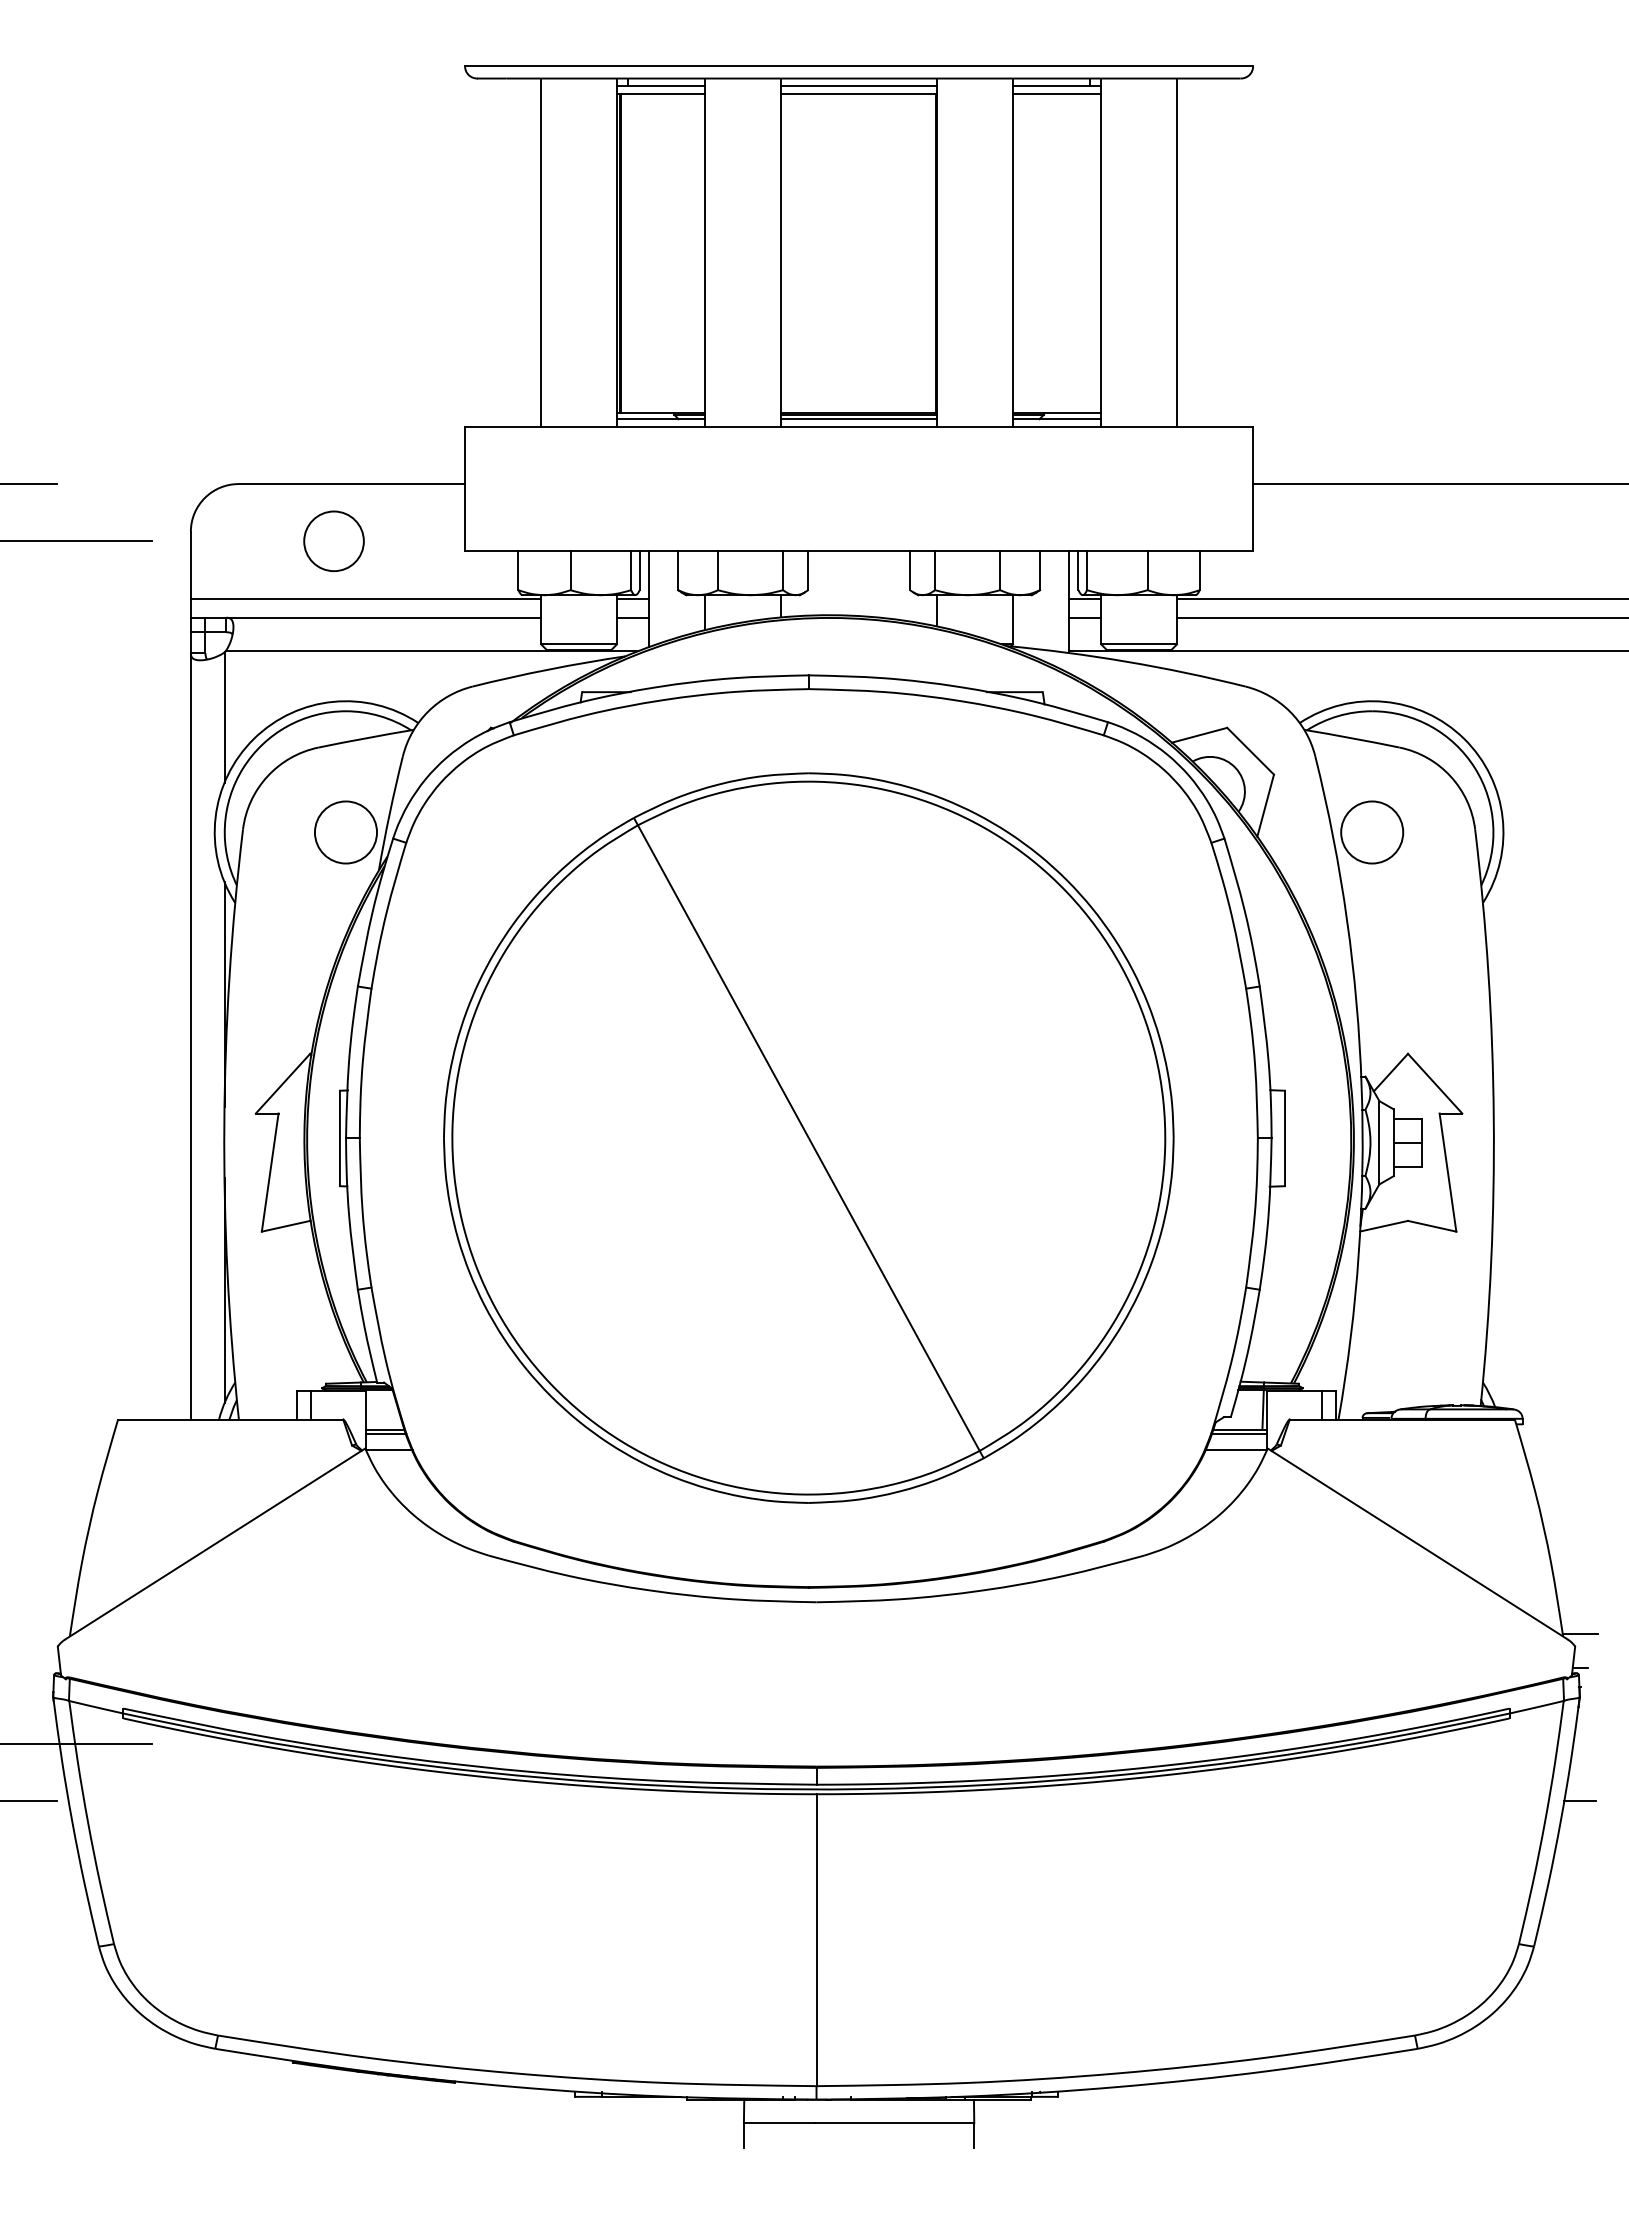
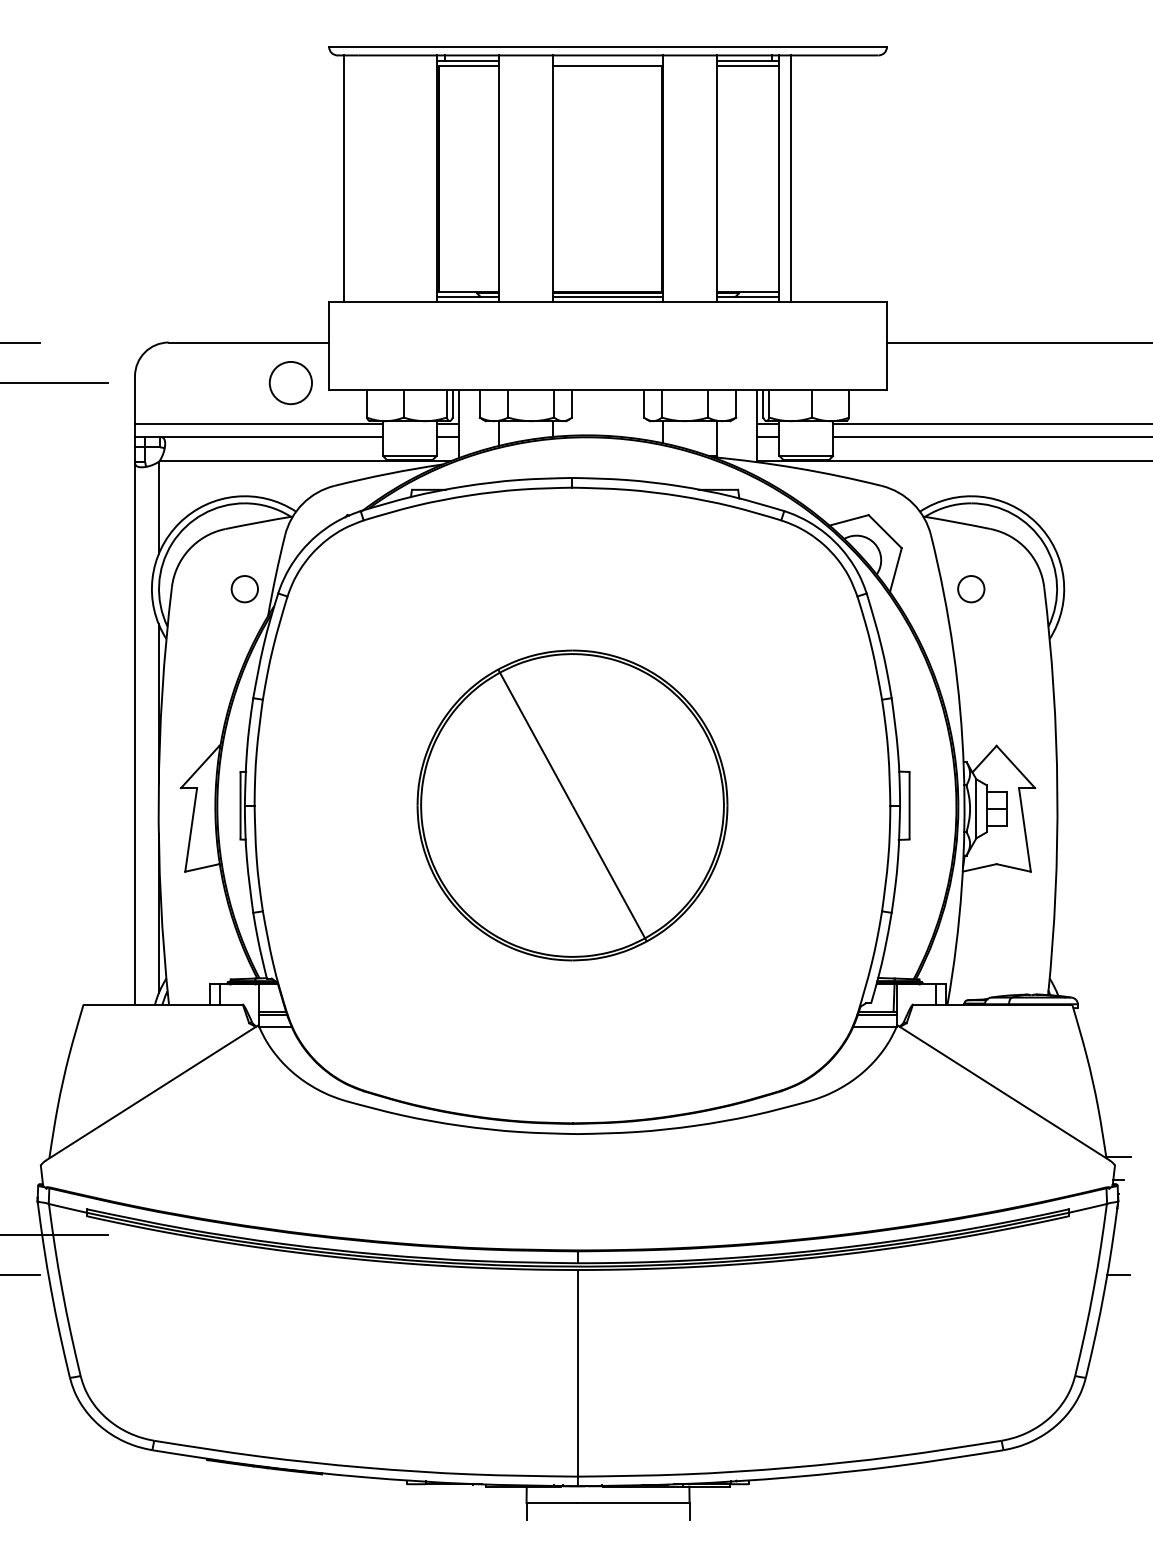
line: (858, 86) -> (607, 61), removed
line: (541, 252) -> (344, 178), moved
line: (1177, 252) -> (790, 178), moved
circle: (333, 541) -> (290, 383), moved
circle: (345, 832) -> (244, 589), size x0.6
circle: (1372, 832) -> (971, 589), size x0.6
part: (808, 1137) -> (572, 805), size x0.6

